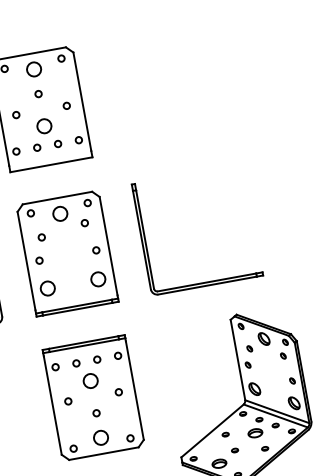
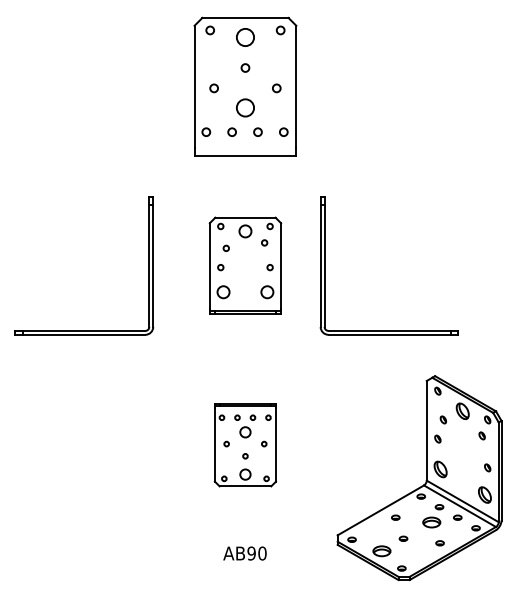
part: (145, 239) -> (325, 265), moved
part: (67, 253) -> (245, 265), size x0.7
part: (93, 397) -> (245, 444), size x0.6

